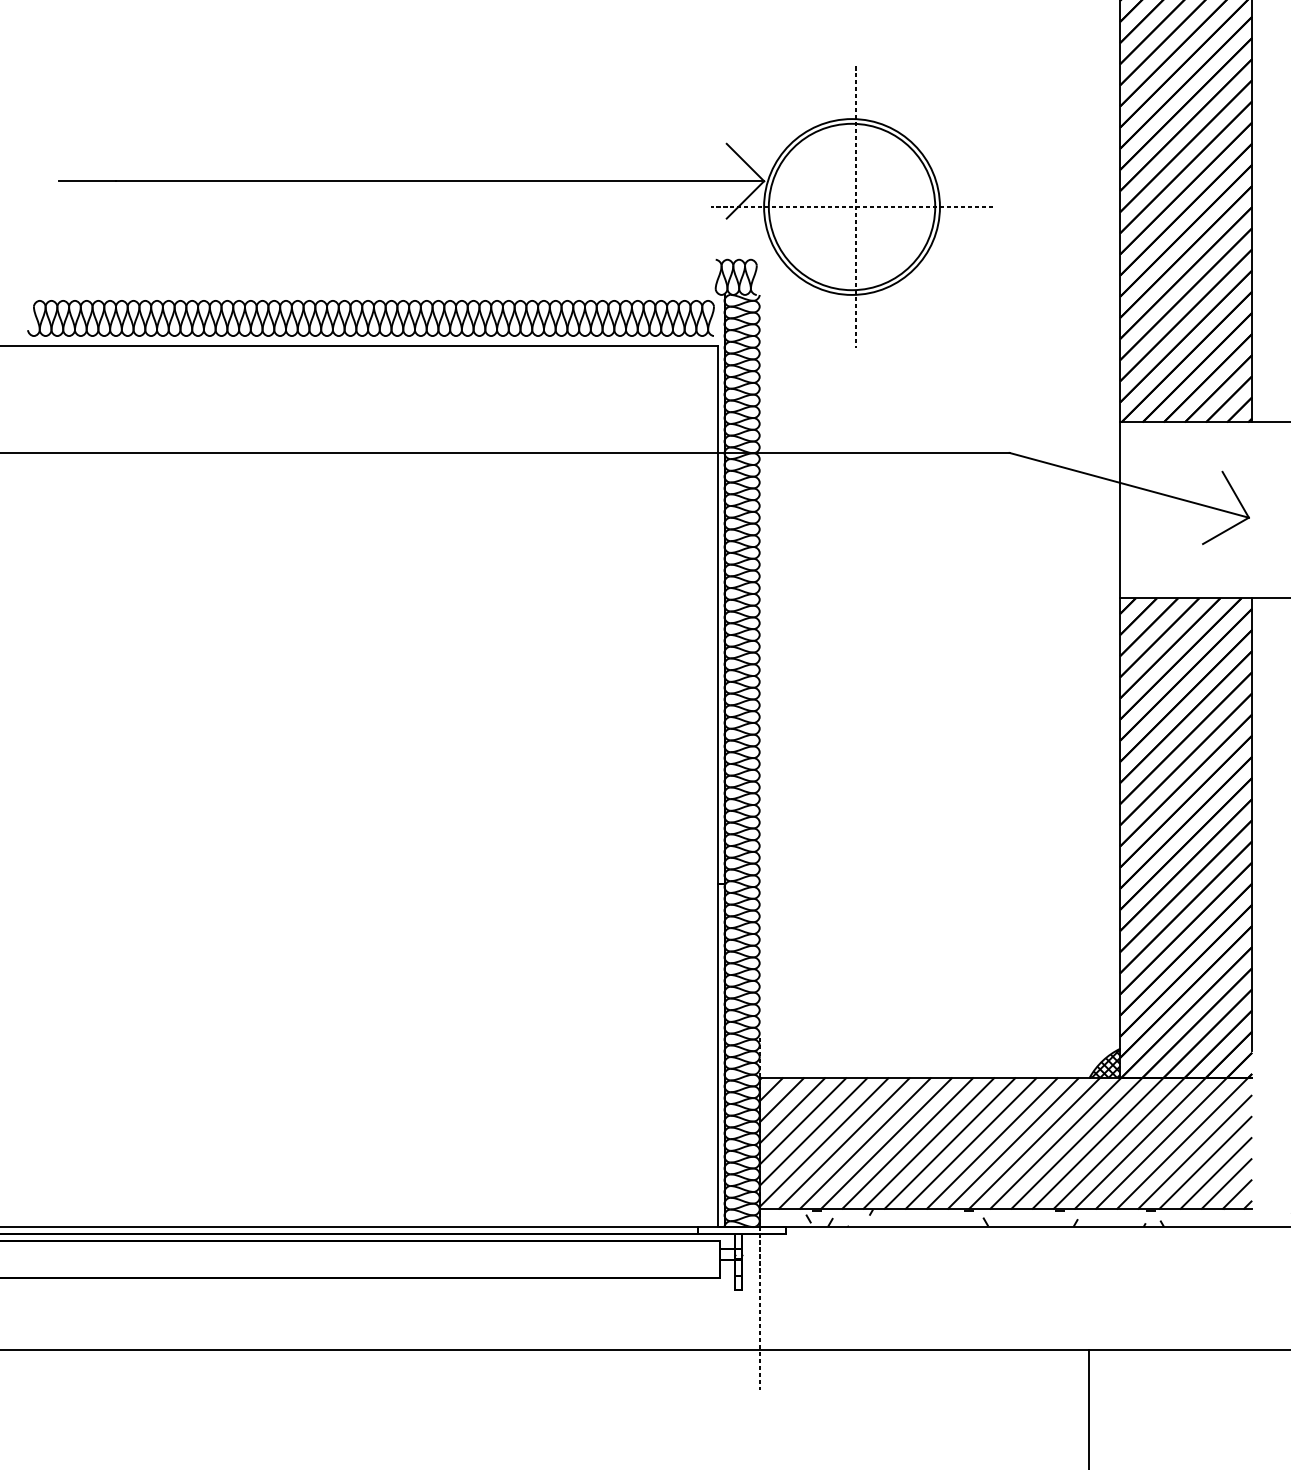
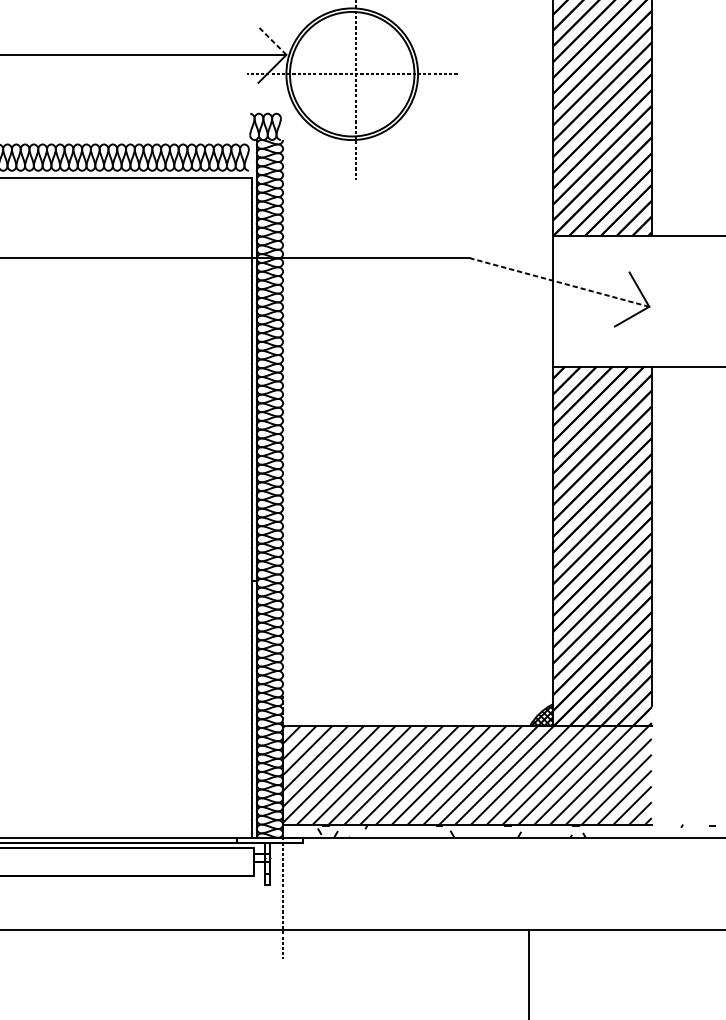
line: (745, 162) -> (272, 40), solid -> dashed
line: (1129, 485) -> (559, 282), solid -> dashed

